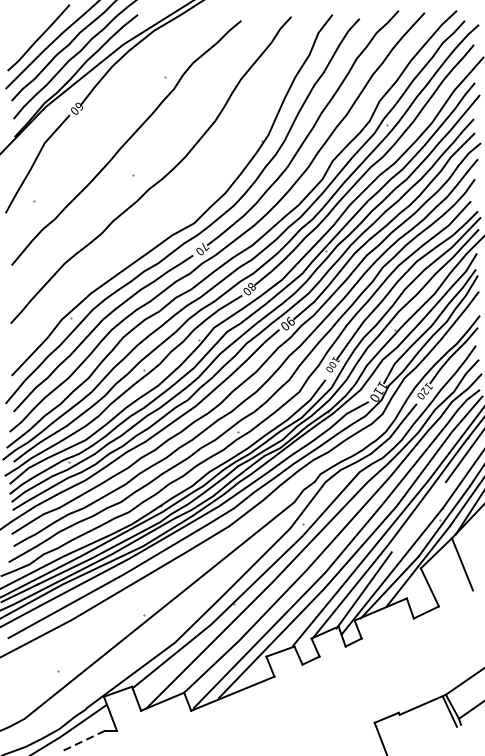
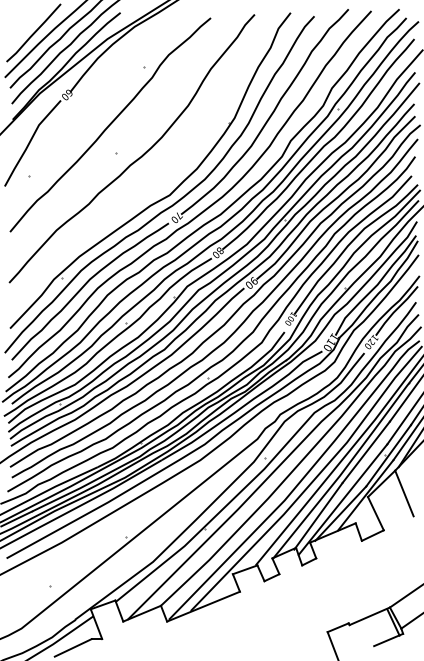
line: (417, 516) -> (365, 451), added
line: (444, 731) -> (388, 639), added
line: (83, 741) -> (72, 648), dashed -> solid

